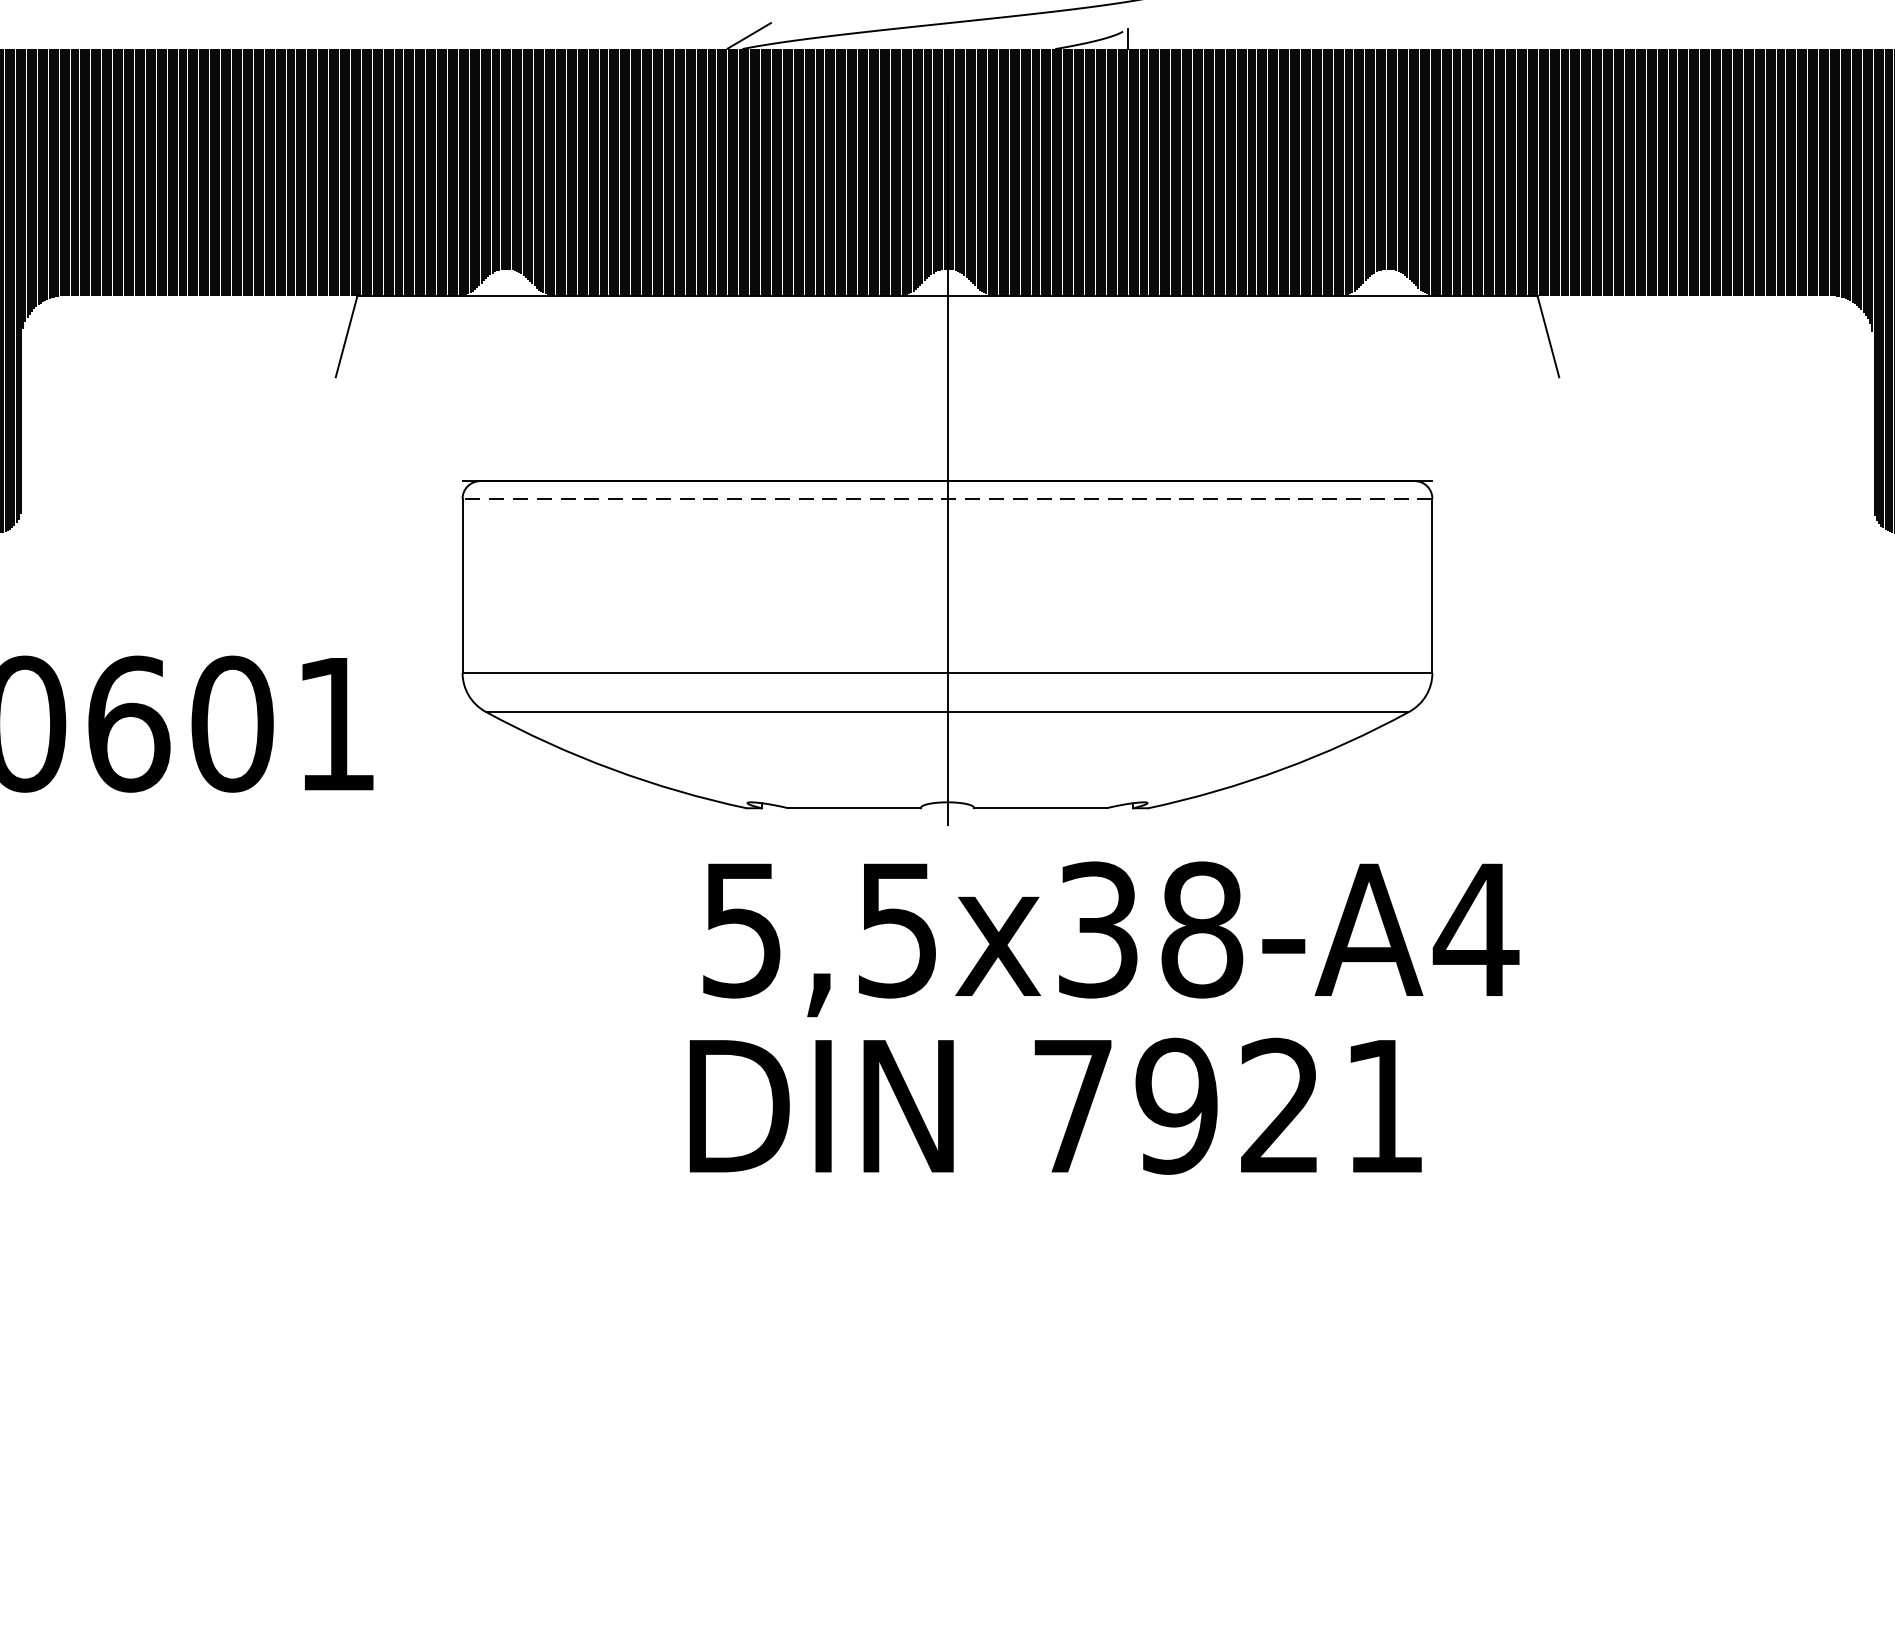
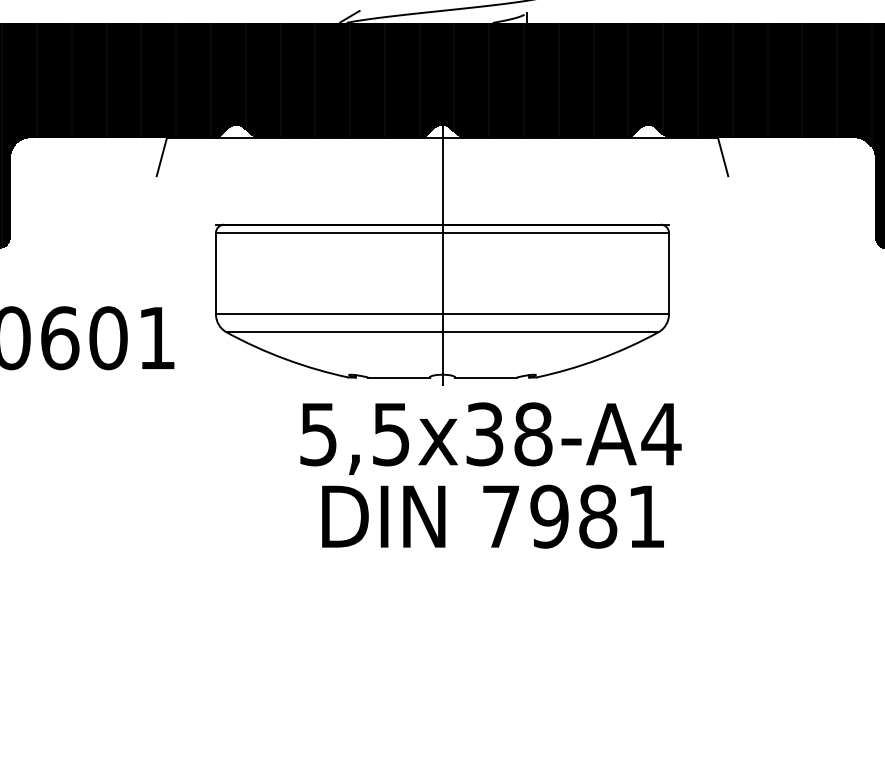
line: (947, 497) -> (442, 232), dashed -> solid
text: (1110, 938) -> (490, 438), moved
text: (1281, 1105) -> (598, 516), 7921 -> 7981

